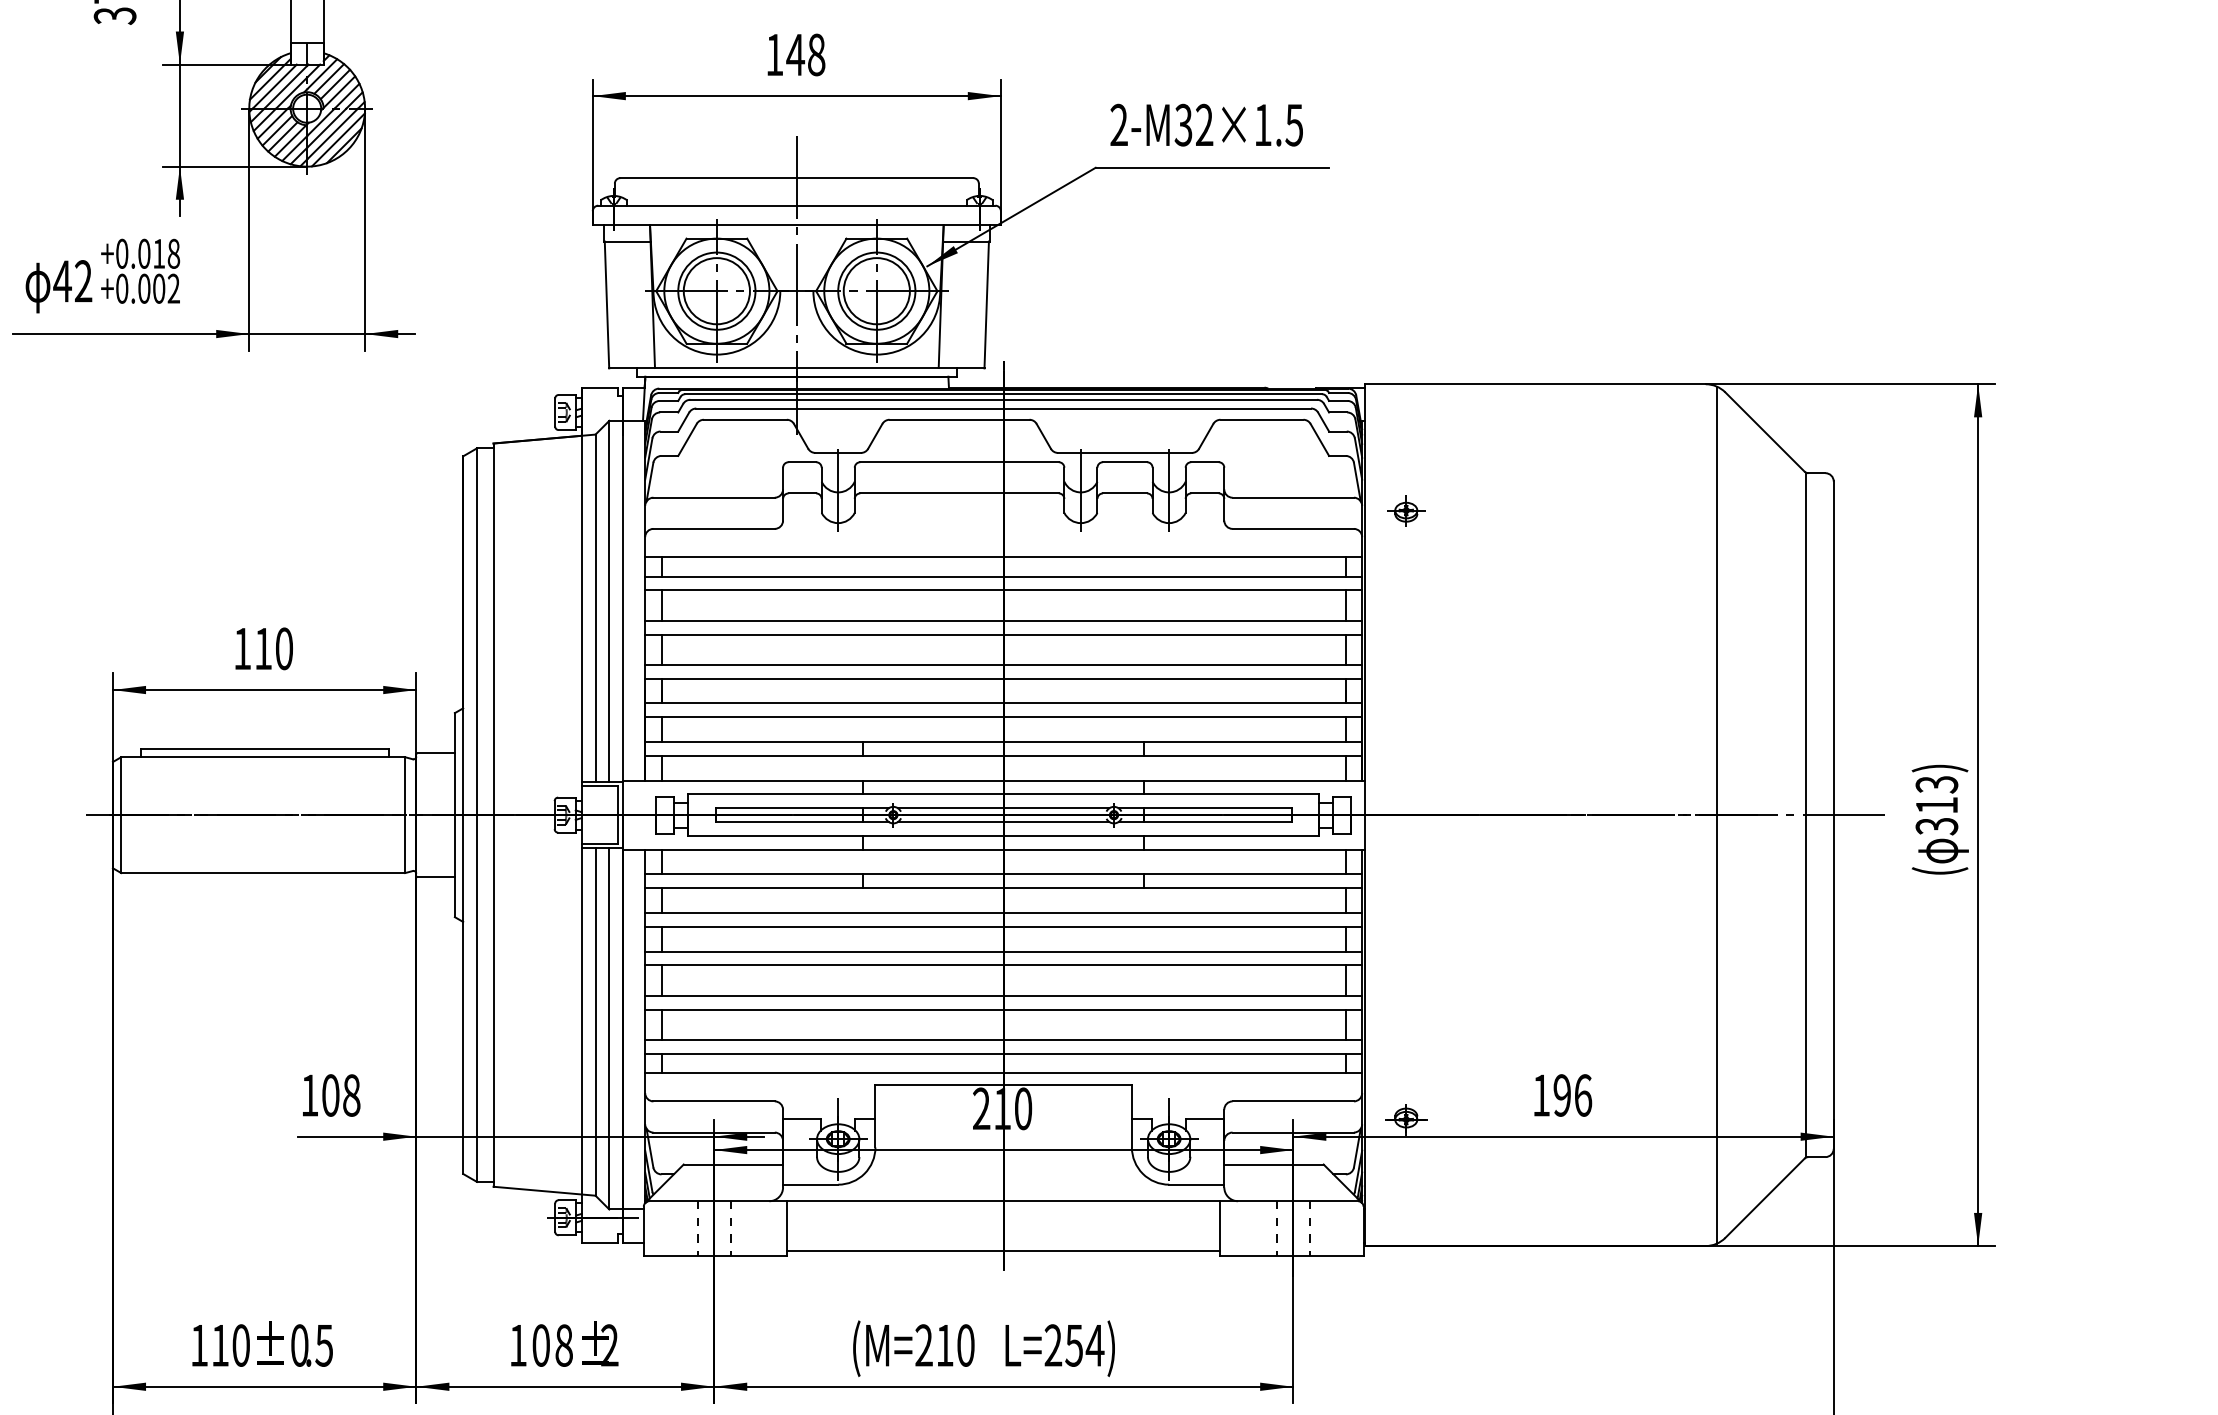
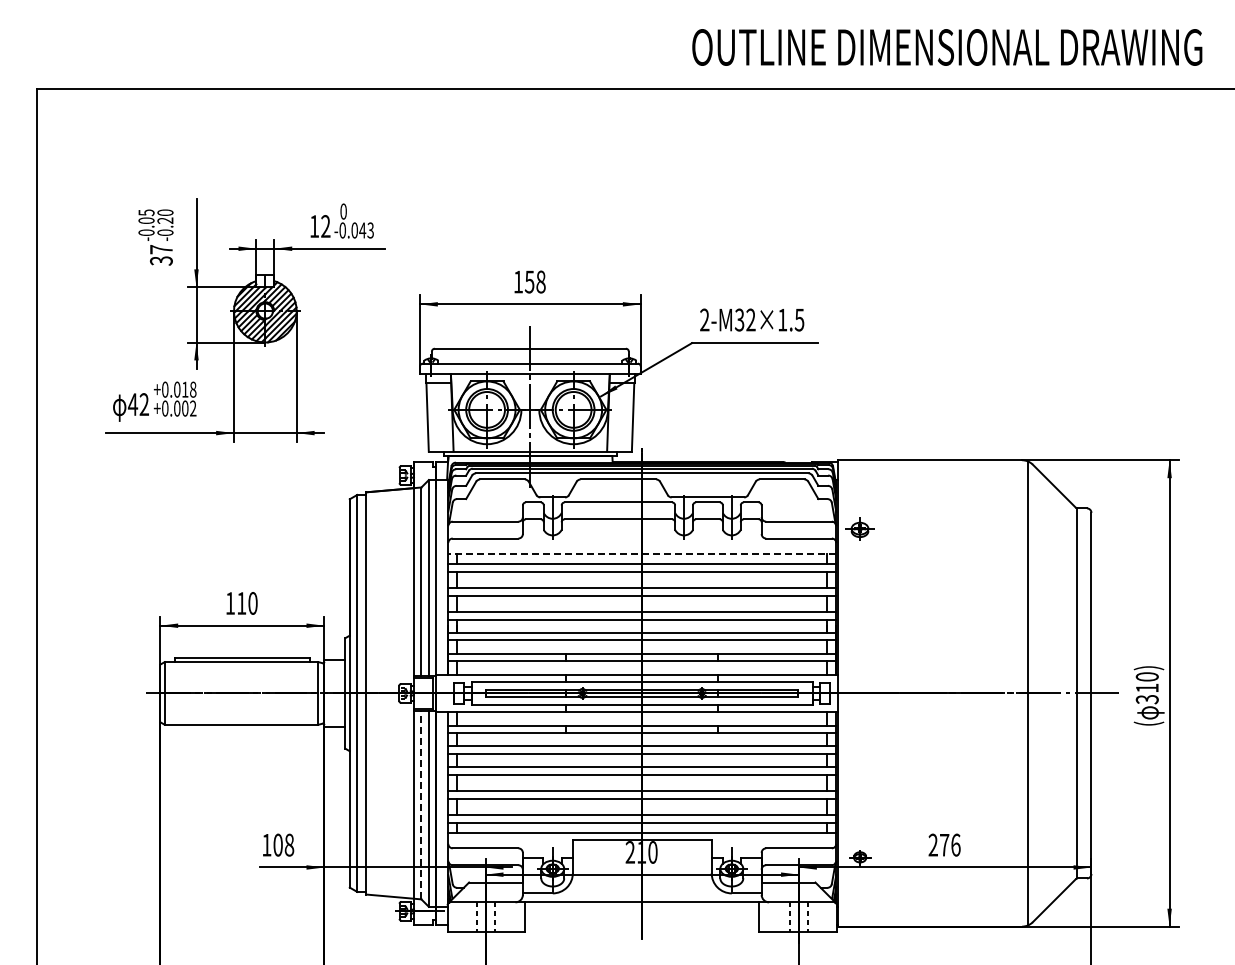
text: (795, 53) -> (529, 281), 148 -> 158
part: (1406, 510) -> (860, 528), size x1.4
line: (1002, 556) -> (641, 553), solid -> dashed
text: (1937, 783) -> (1147, 676), 313) -> 310)
line: (595, 1020) -> (421, 804), solid -> dashed
text: (1551, 1094) -> (938, 844), 196 -> 276
line: (1004, 1251) -> (642, 929), removed

